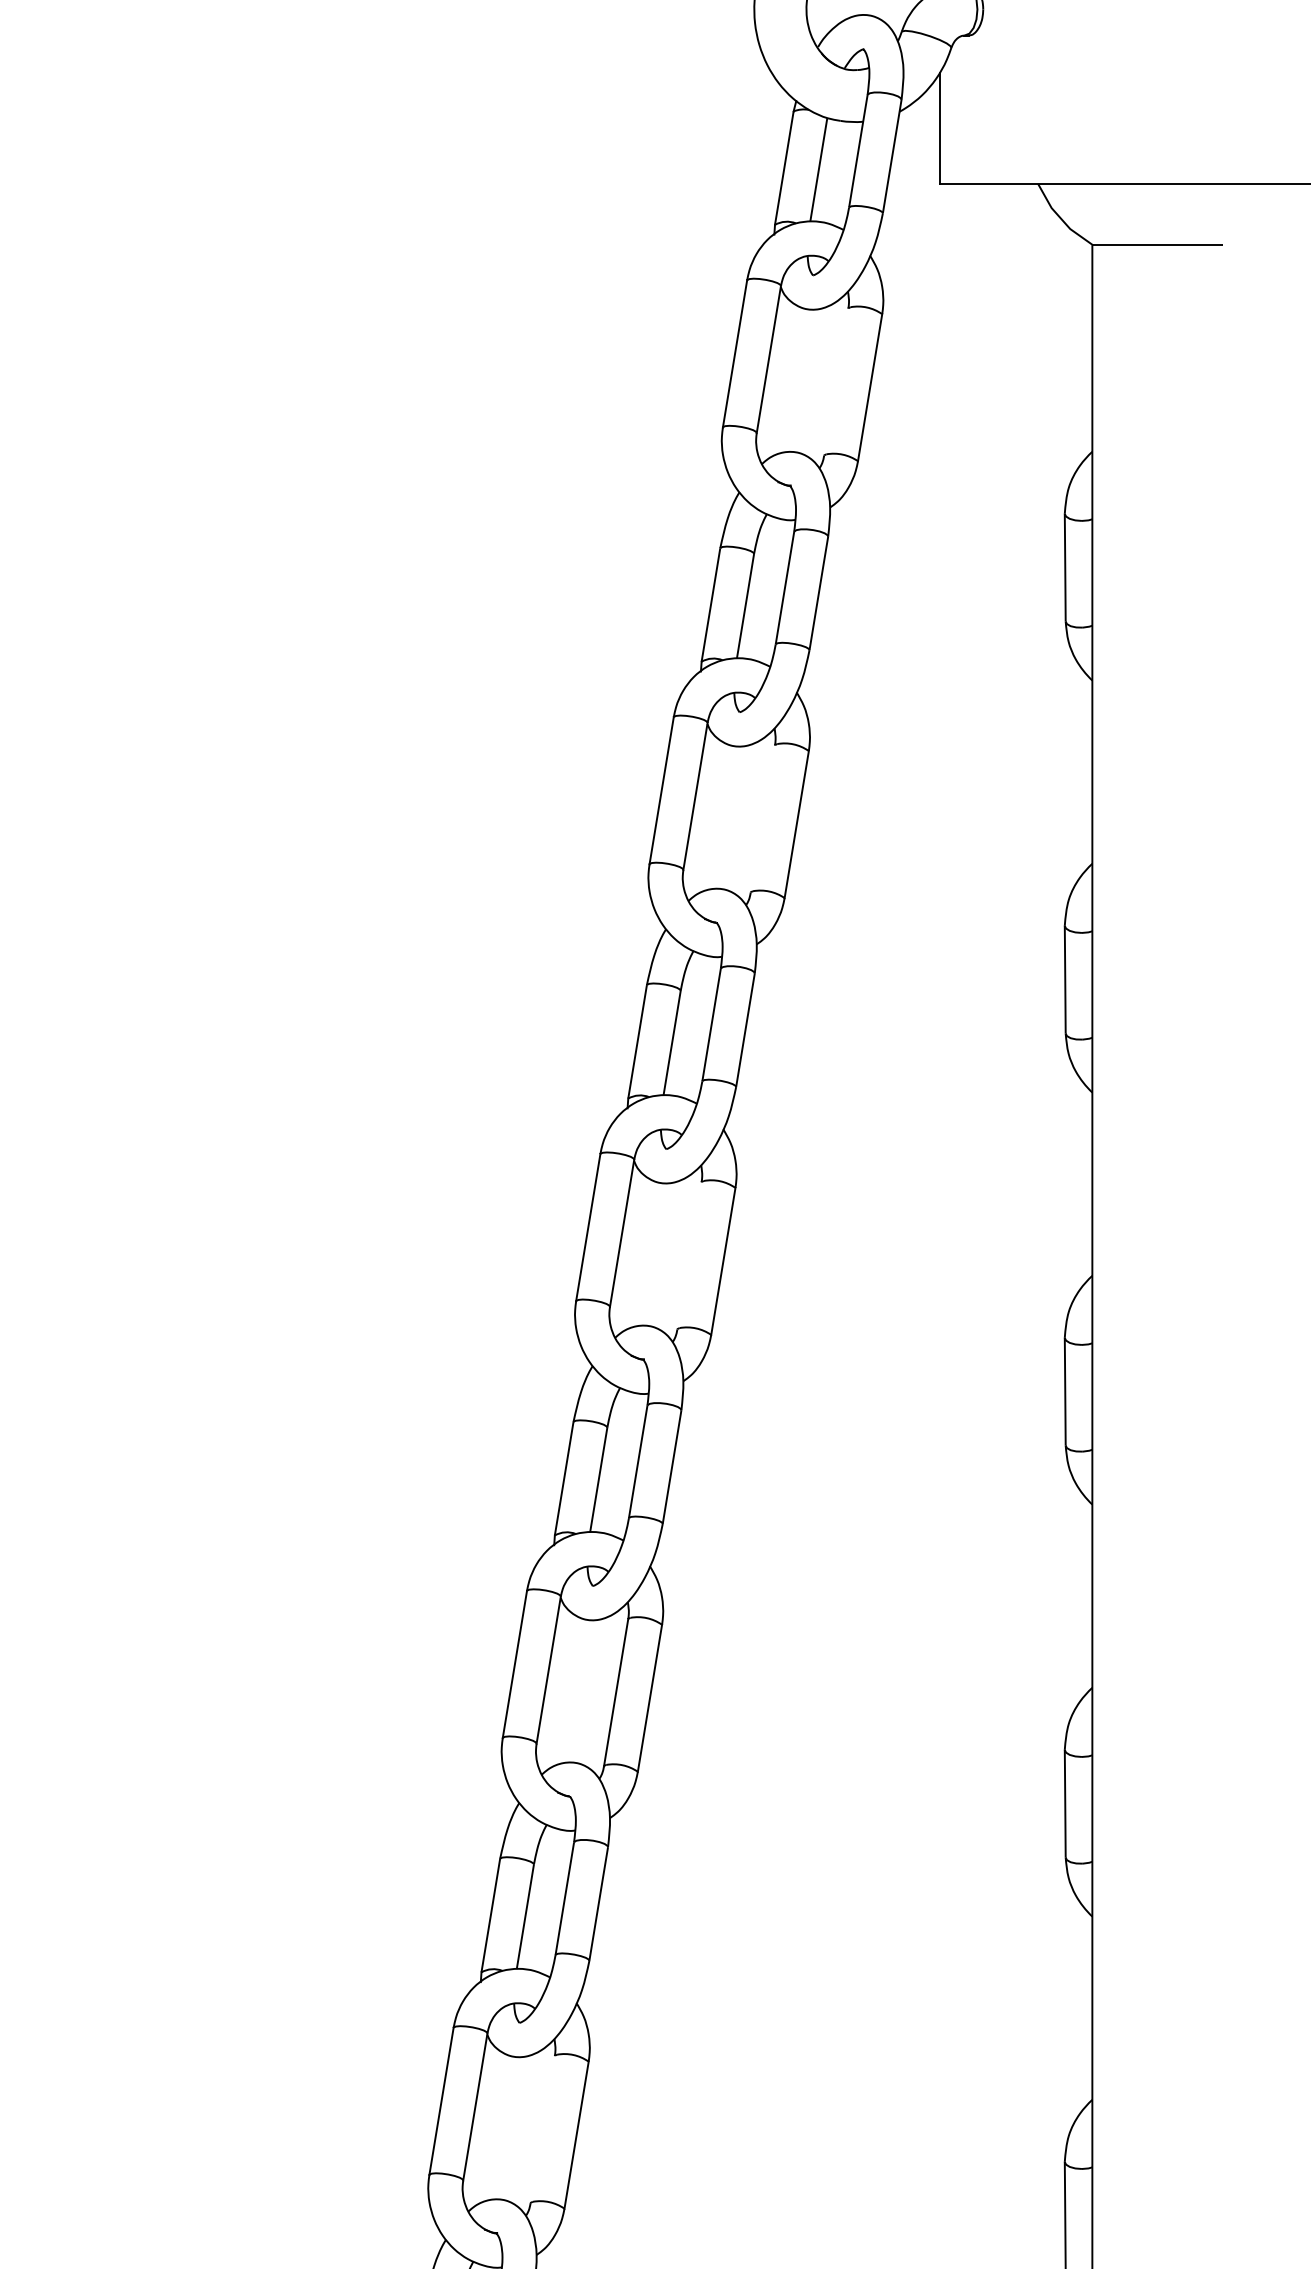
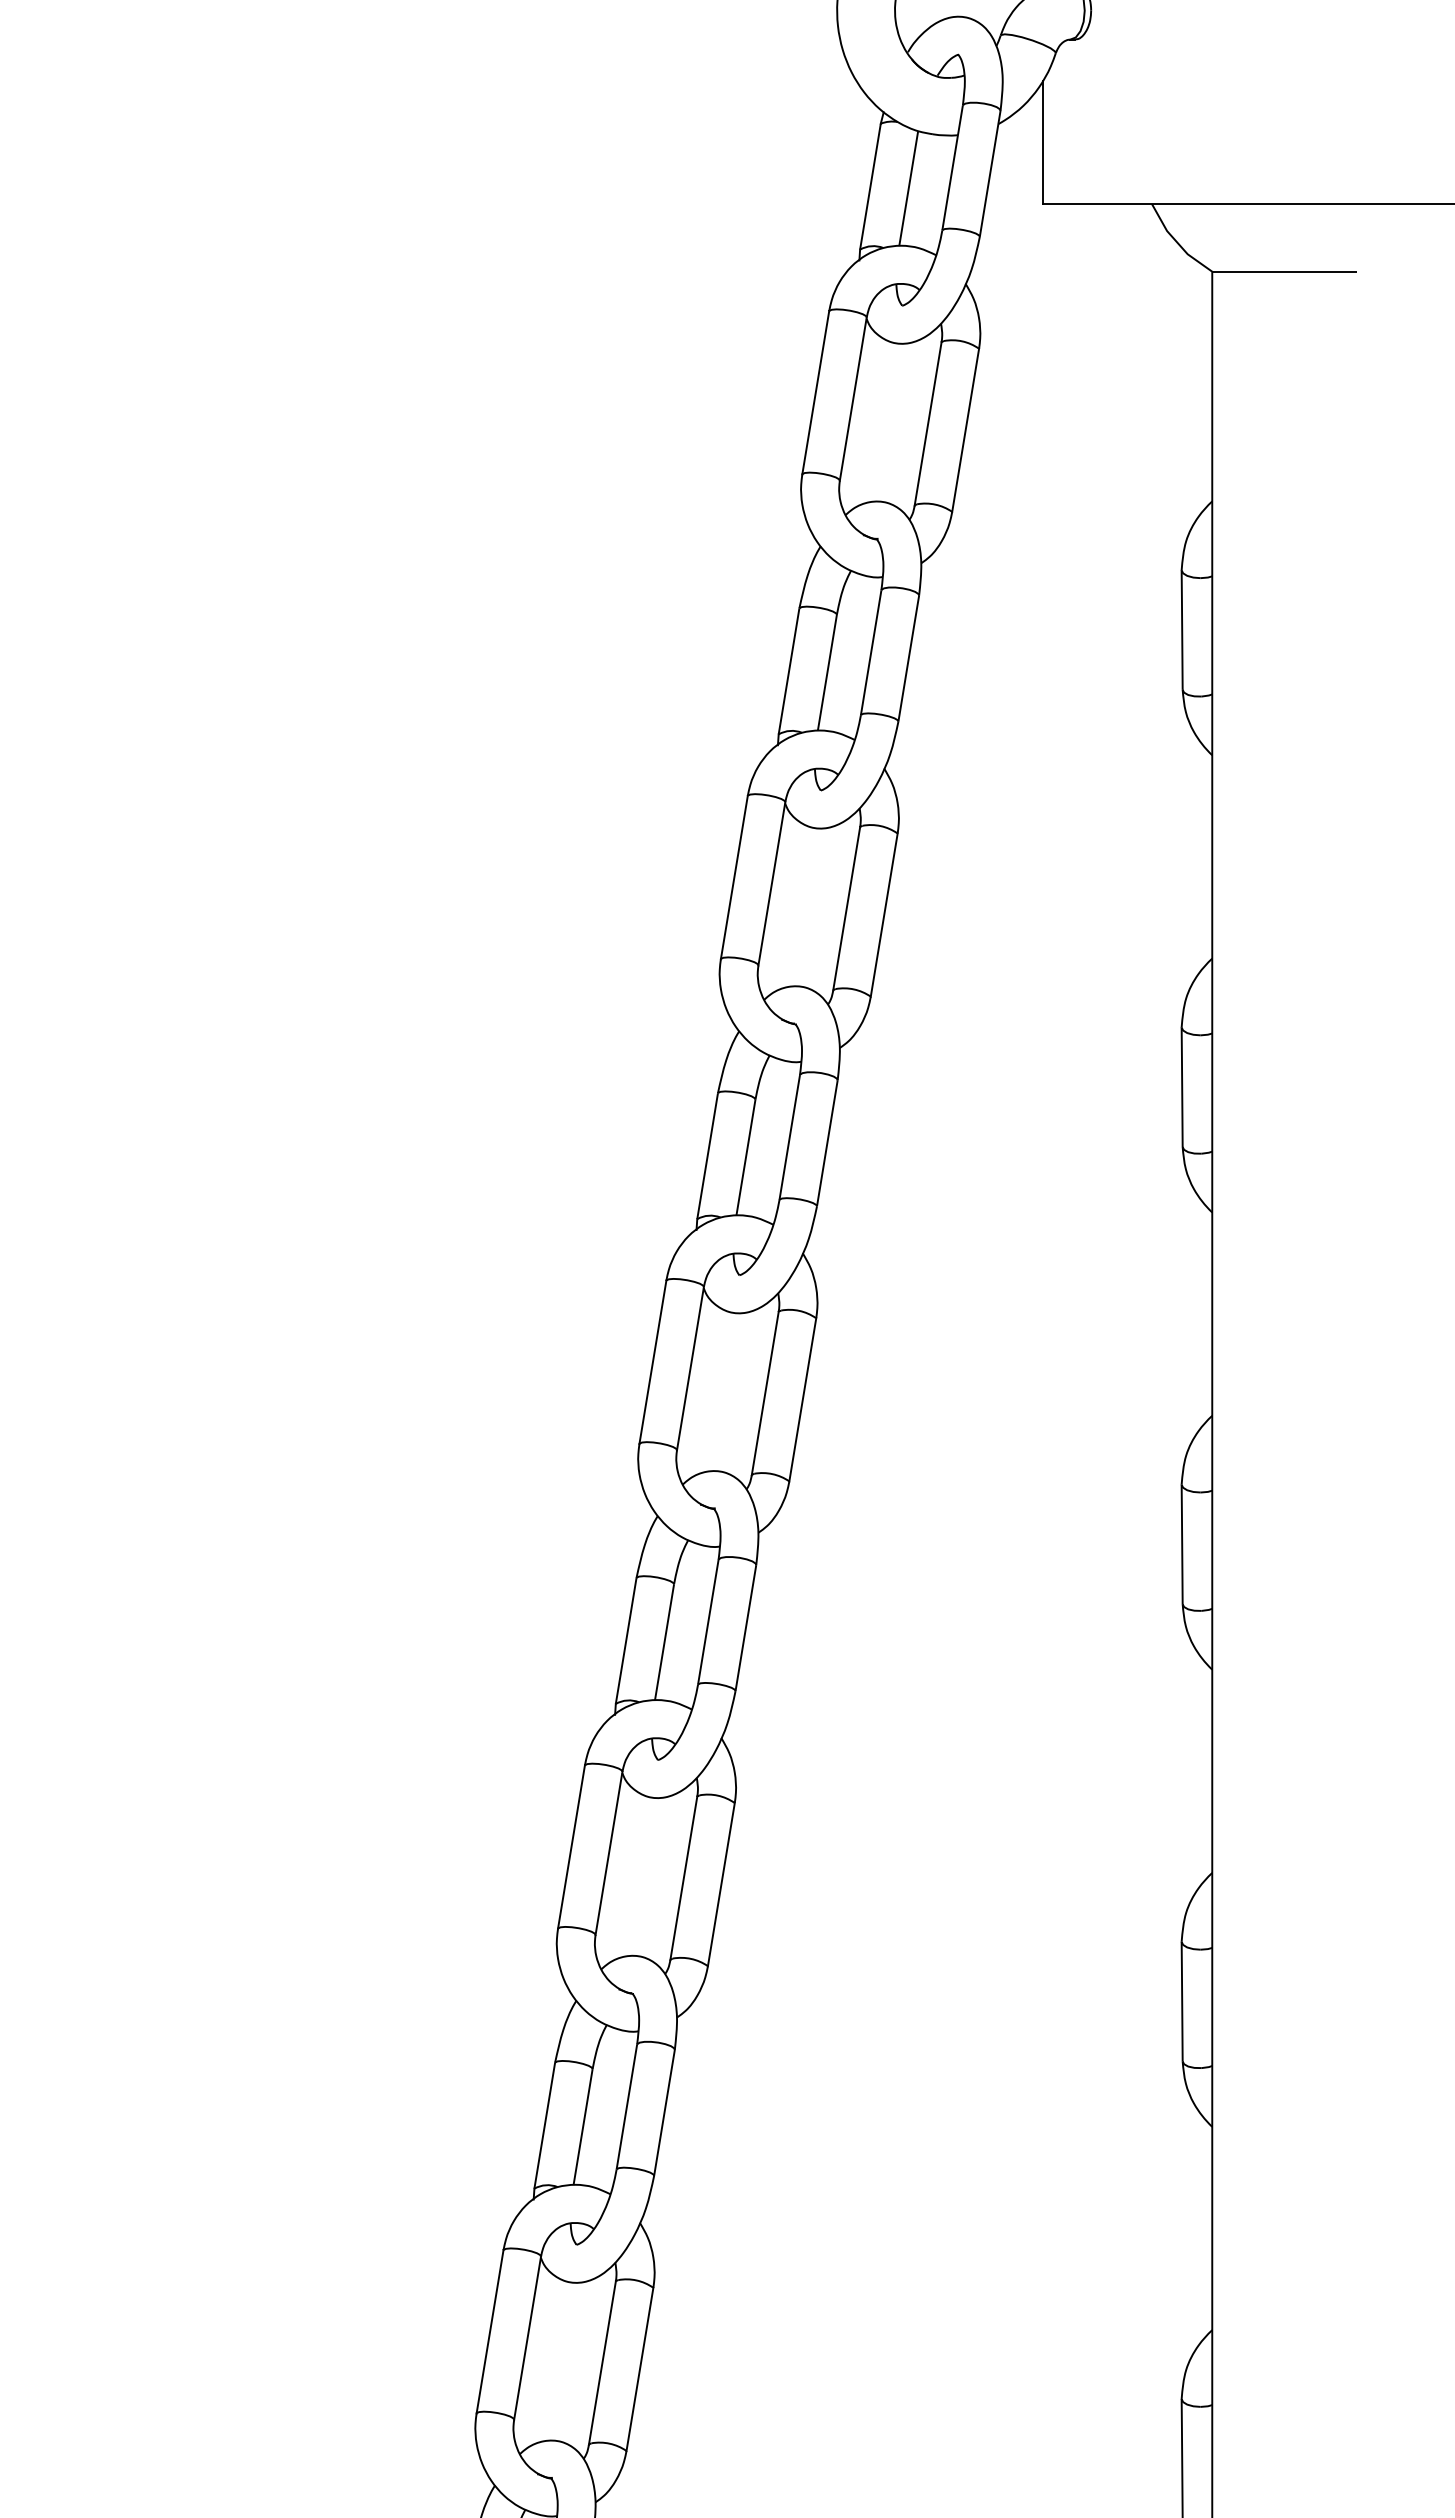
line: (835, 381) -> (927, 423), added
line: (762, 818) -> (846, 908), added
line: (688, 1255) -> (764, 1393), added
line: (541, 2128) -> (601, 2362), added

